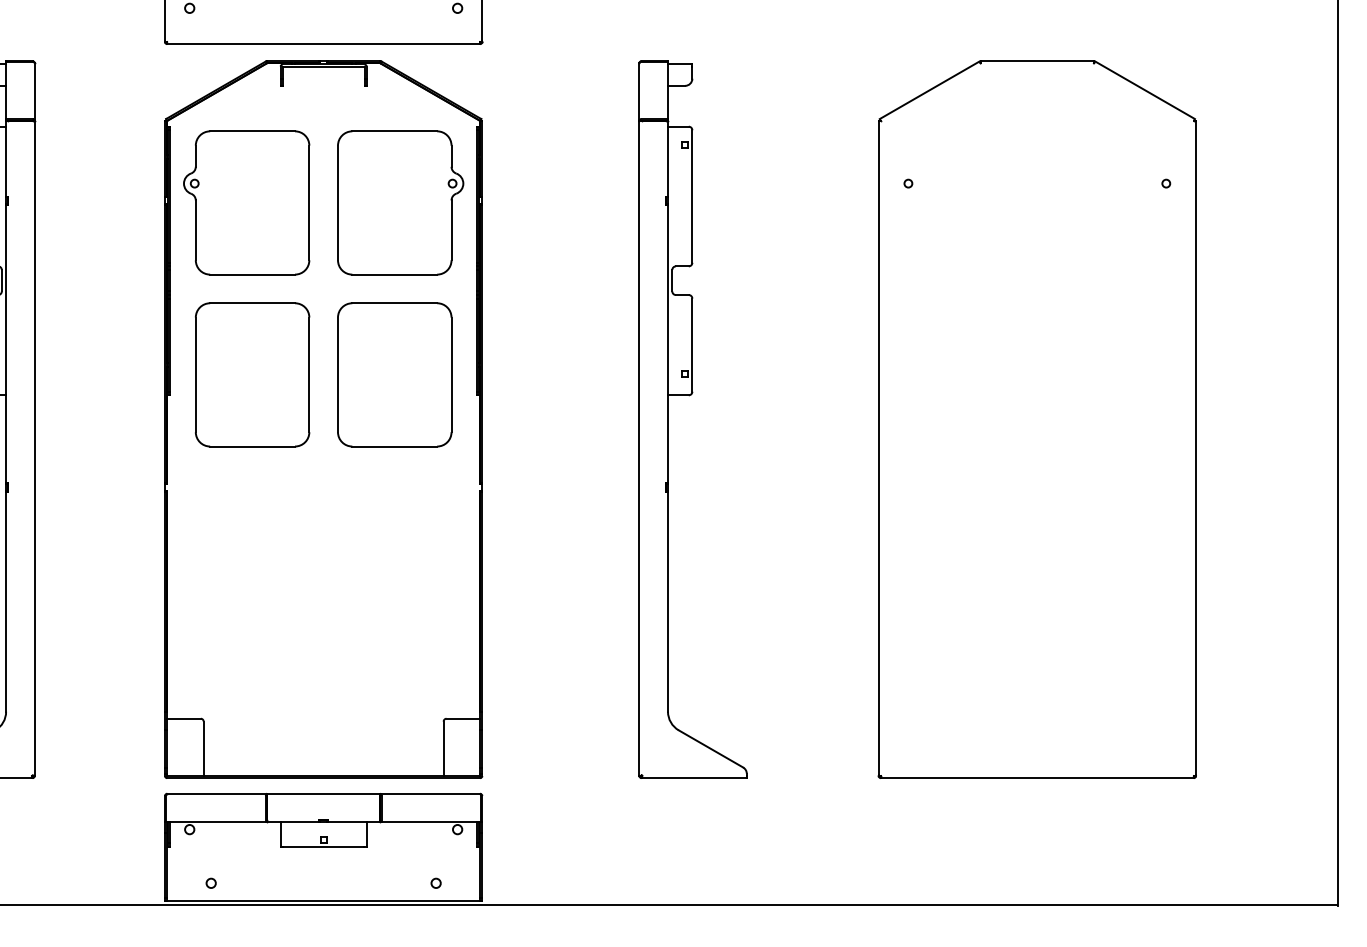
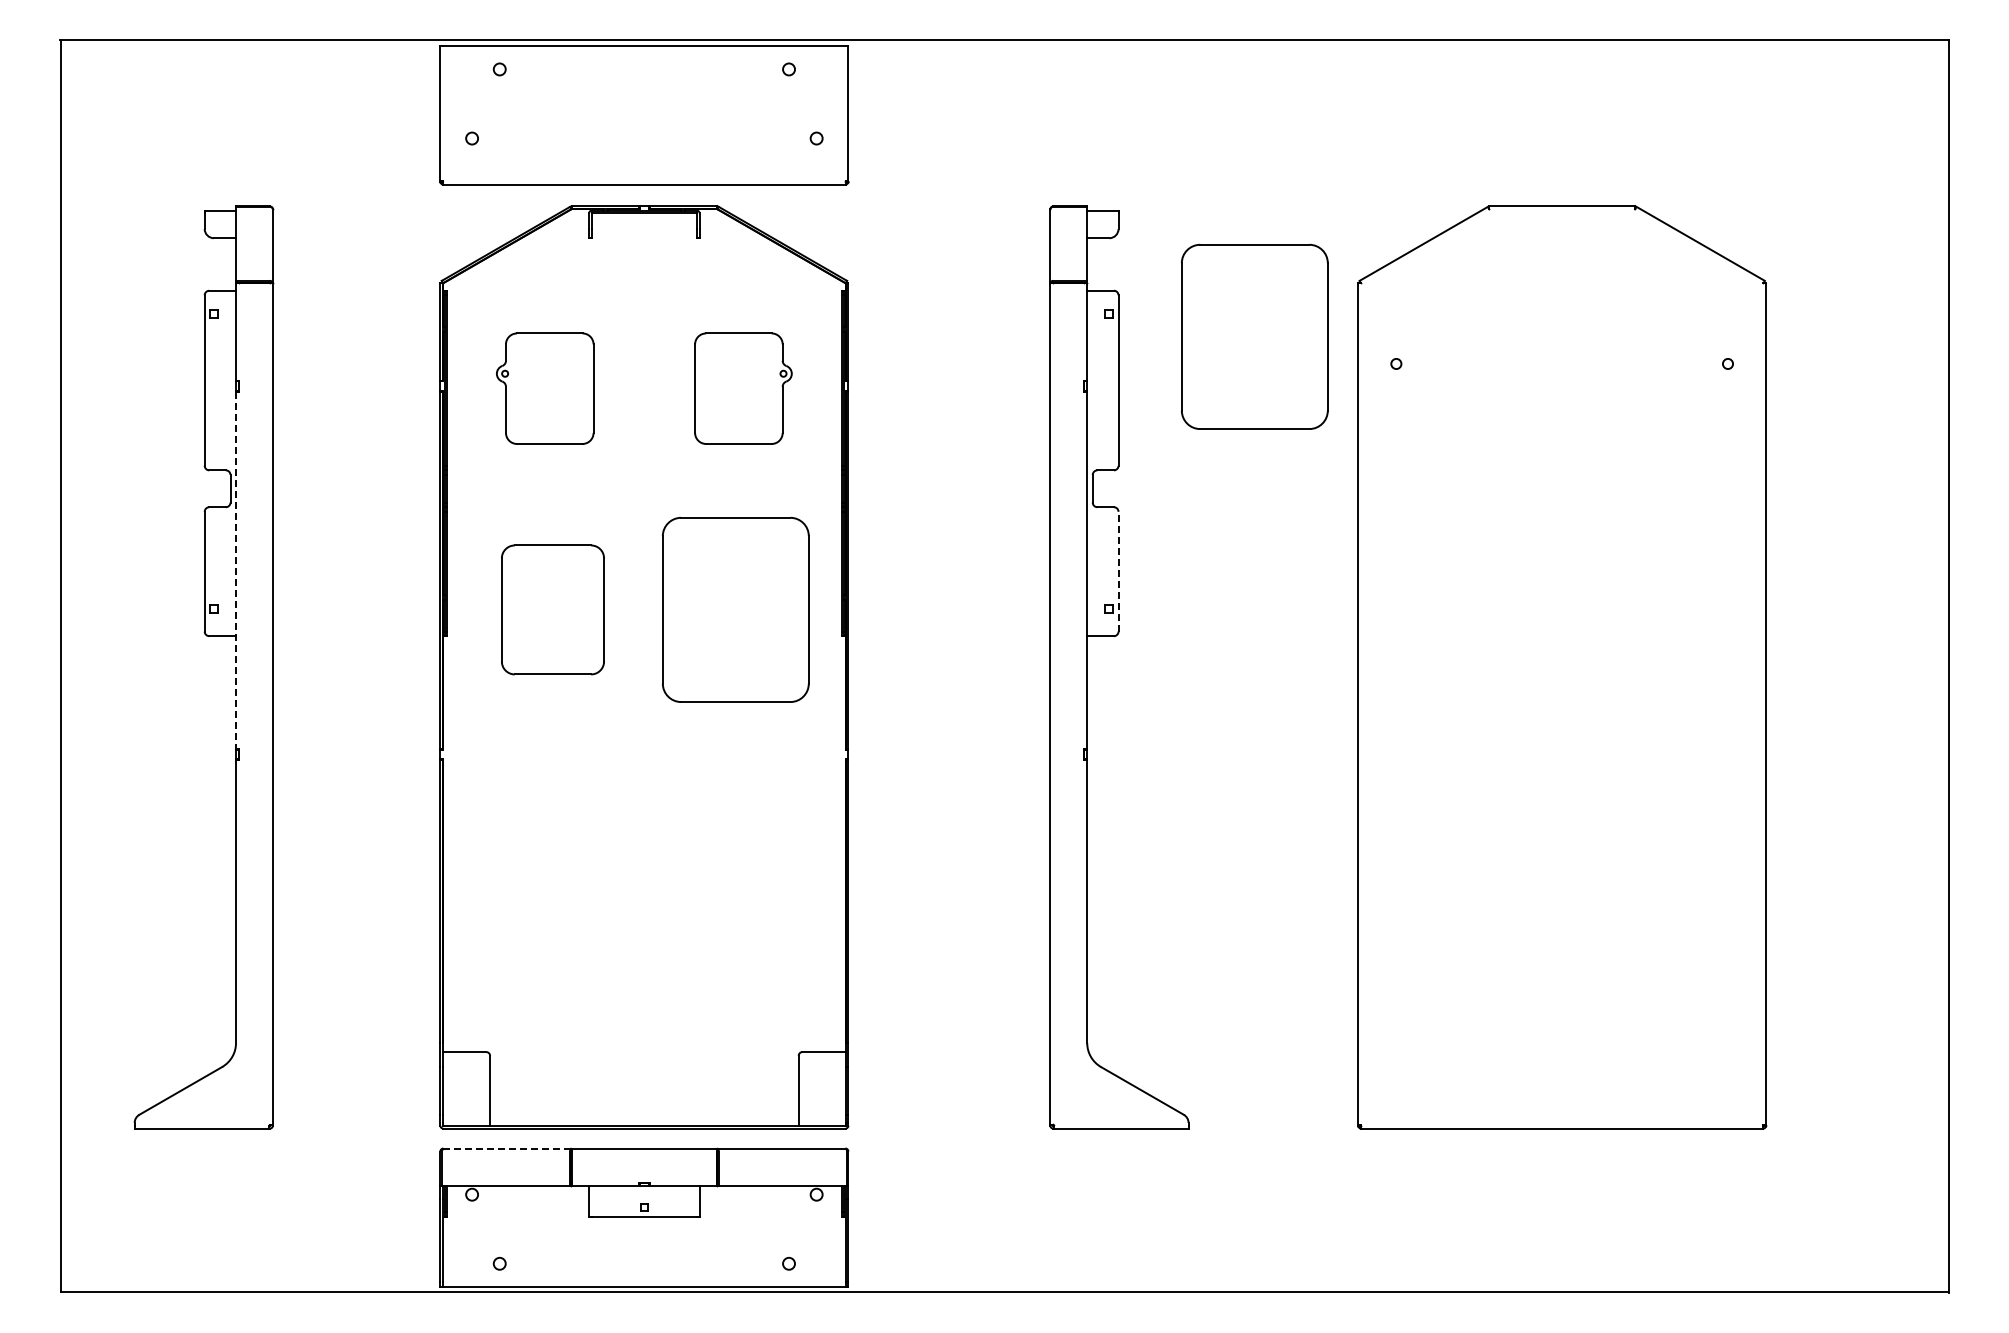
part: (798, 162) -> (1254, 336), added
part: (245, 202) -> (544, 388), size x0.6
part: (400, 202) -> (743, 388), size x0.6
line: (6, 344) -> (236, 570), solid -> dashed
line: (692, 345) -> (1118, 571), solid -> dashed
part: (252, 374) -> (552, 609), size x0.7
line: (216, 793) -> (506, 1148), solid -> dashed

